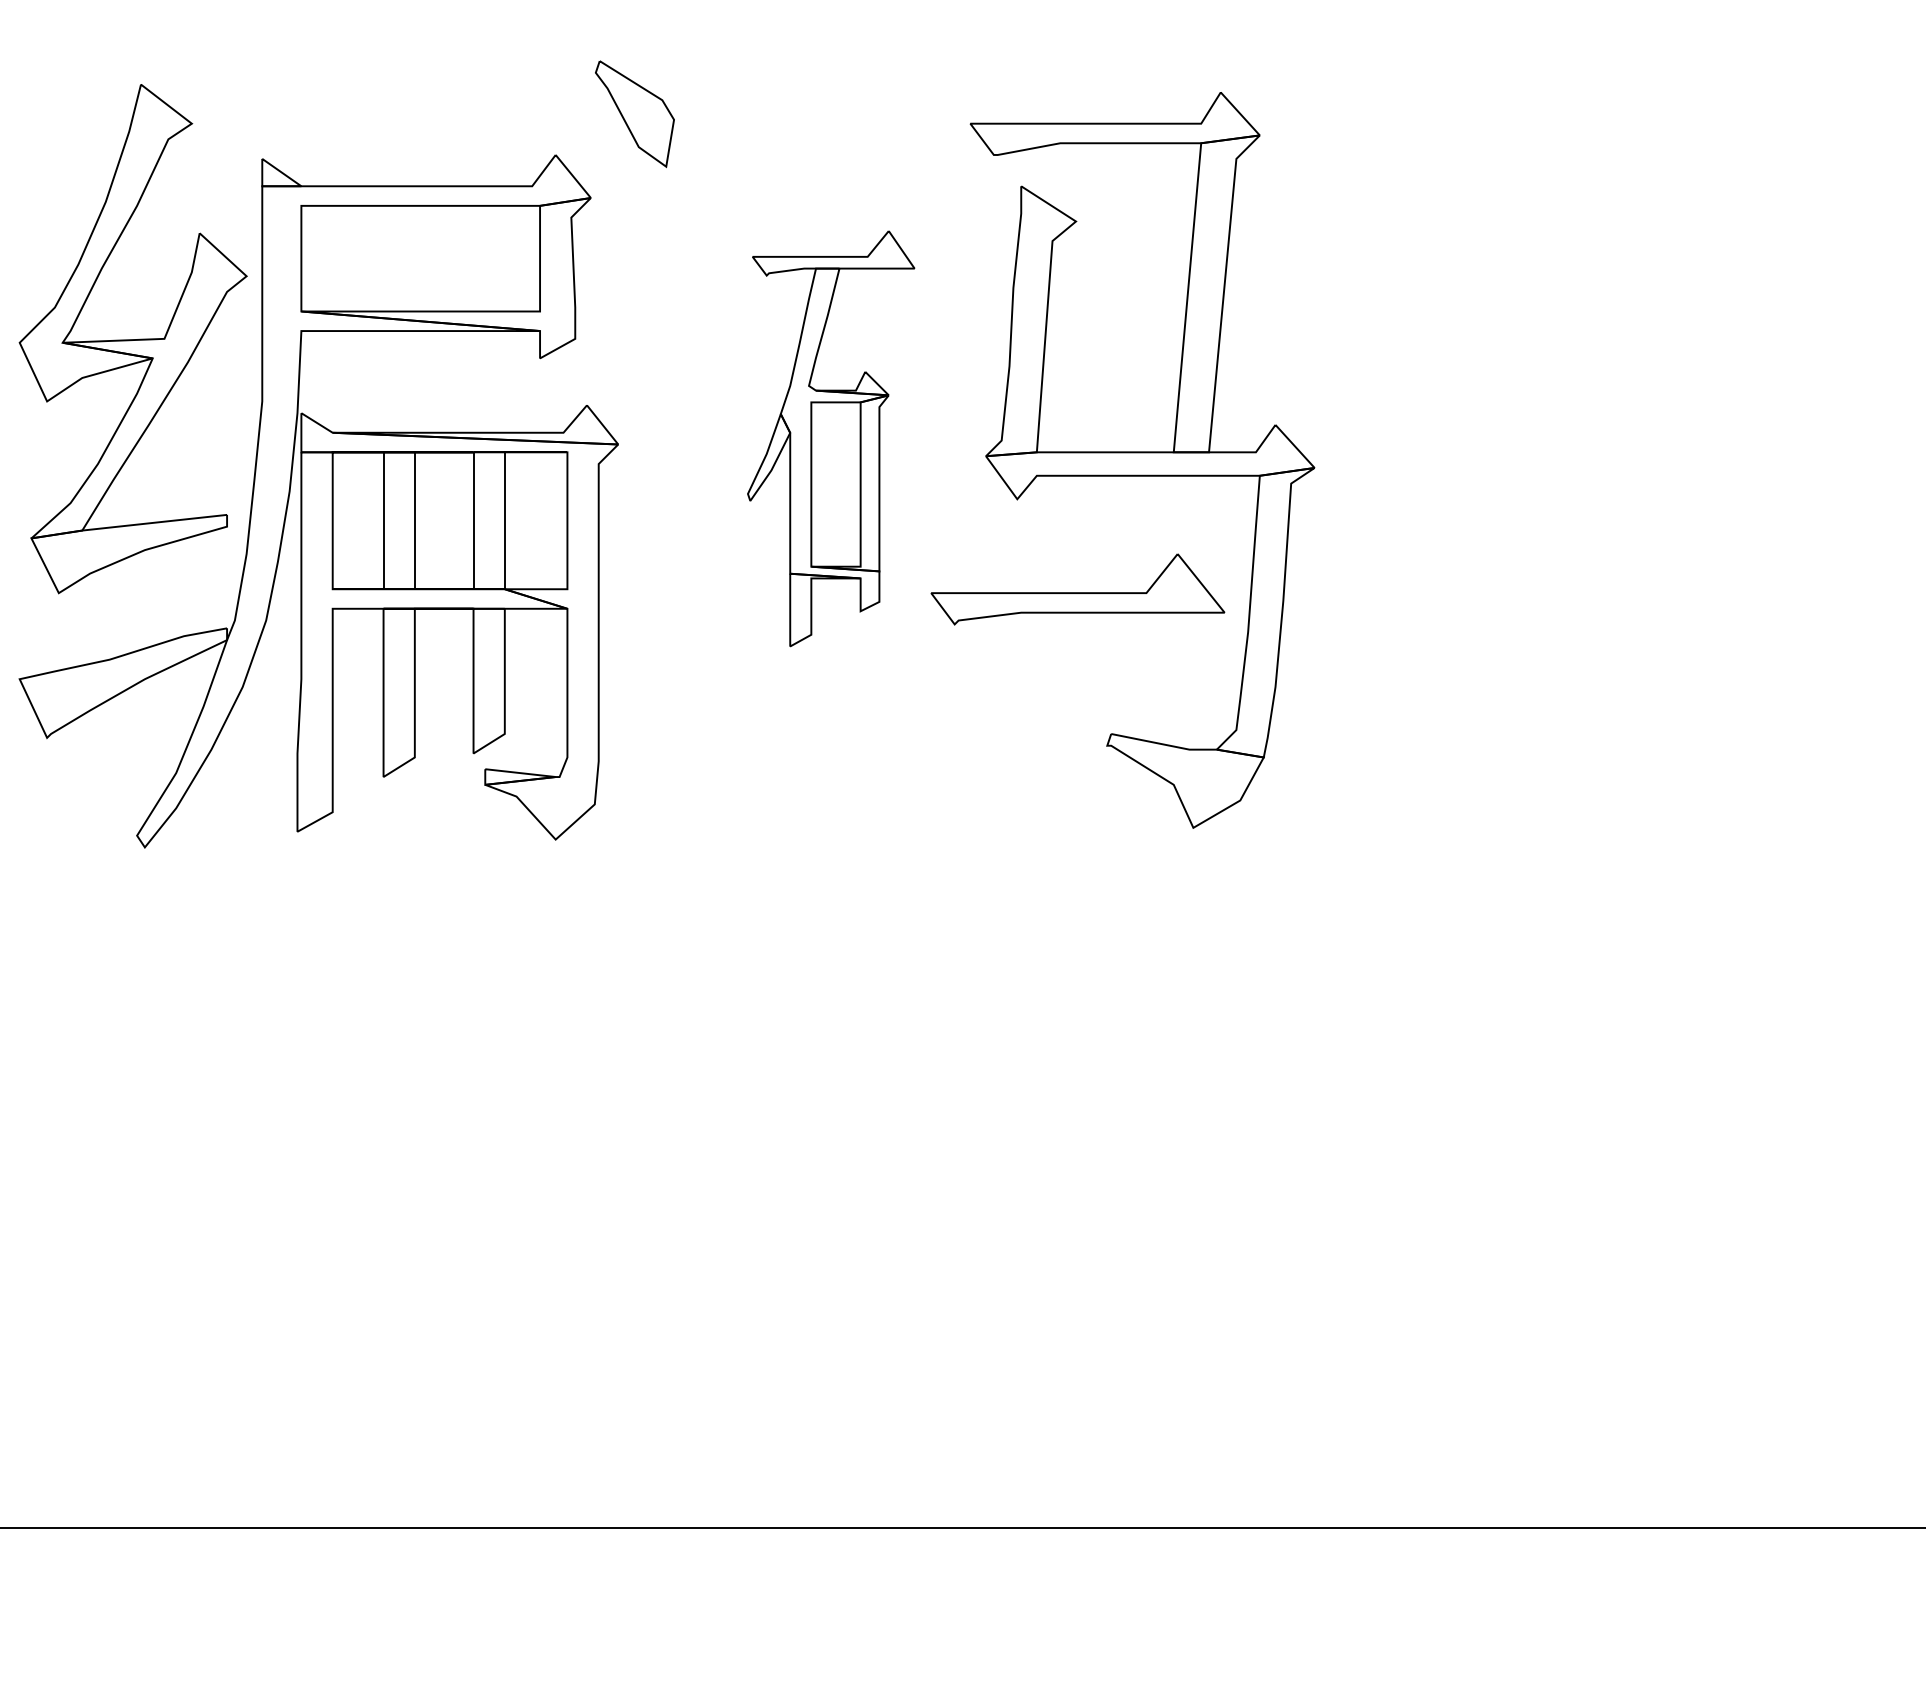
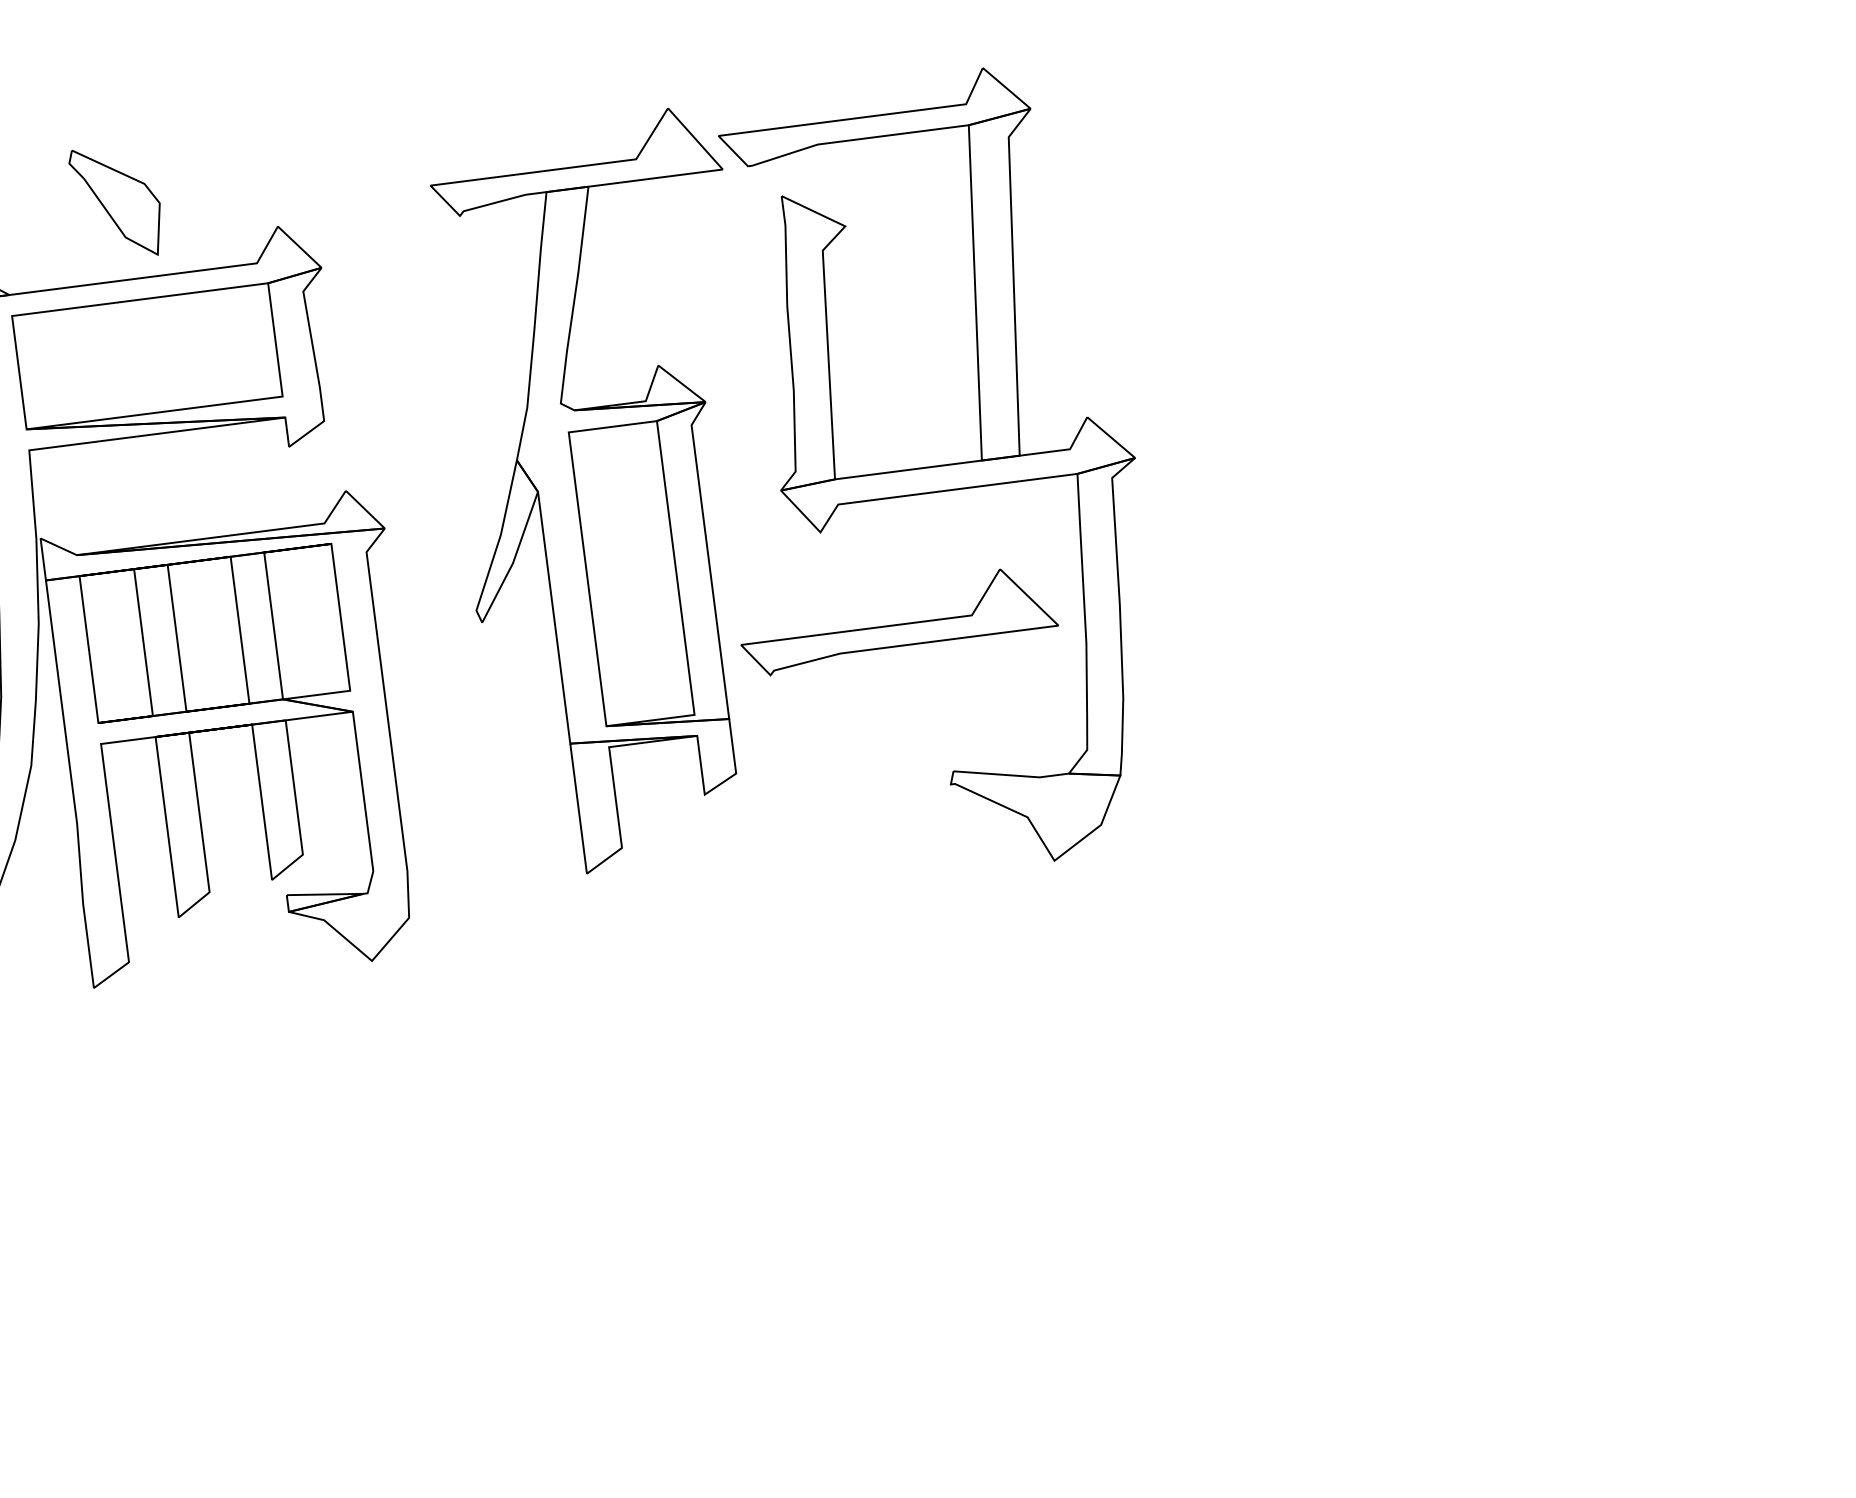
part: (634, 114) -> (116, 203), moved
part: (830, 438) -> (611, 492), size x1.67

